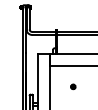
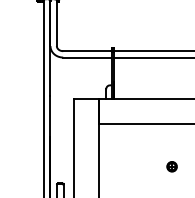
part: (73, 86) -> (172, 165), moved

